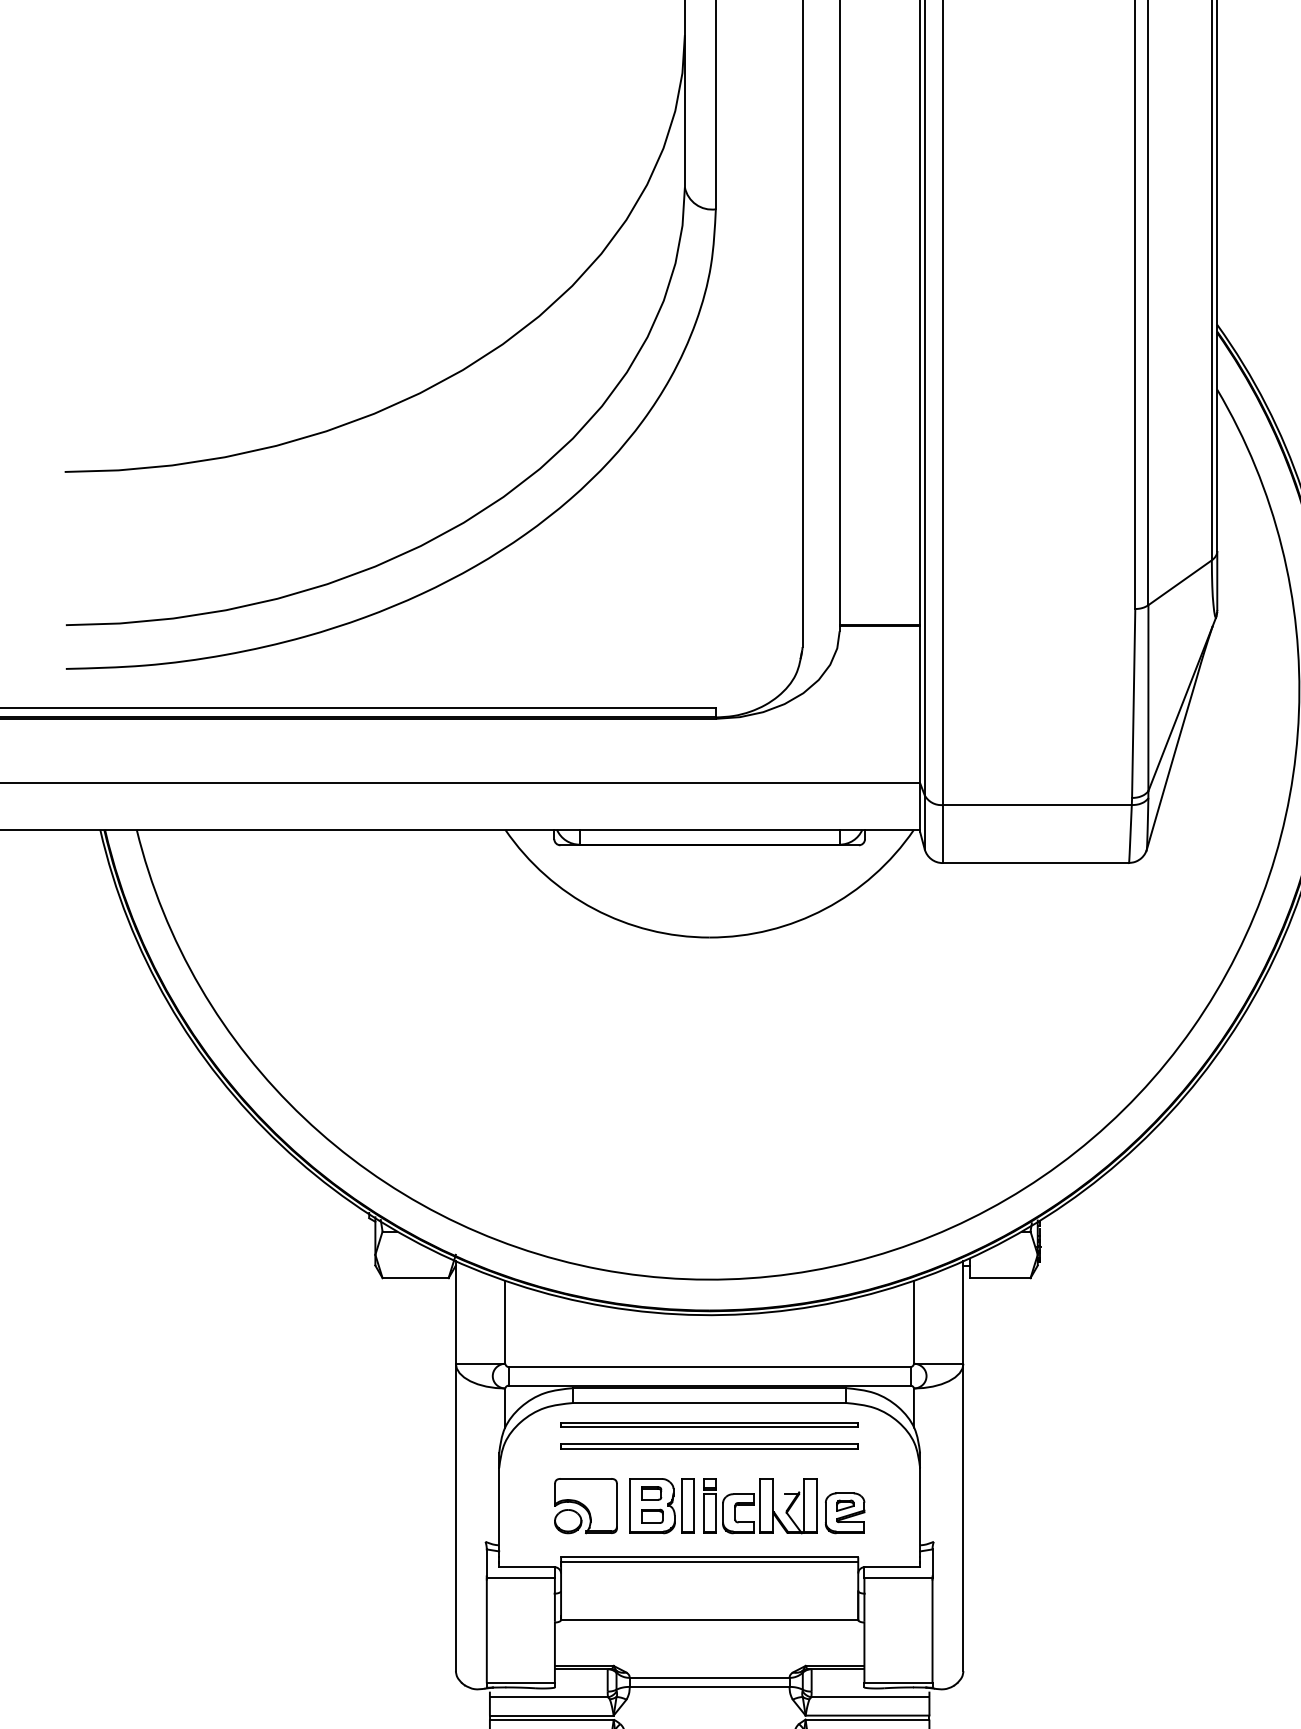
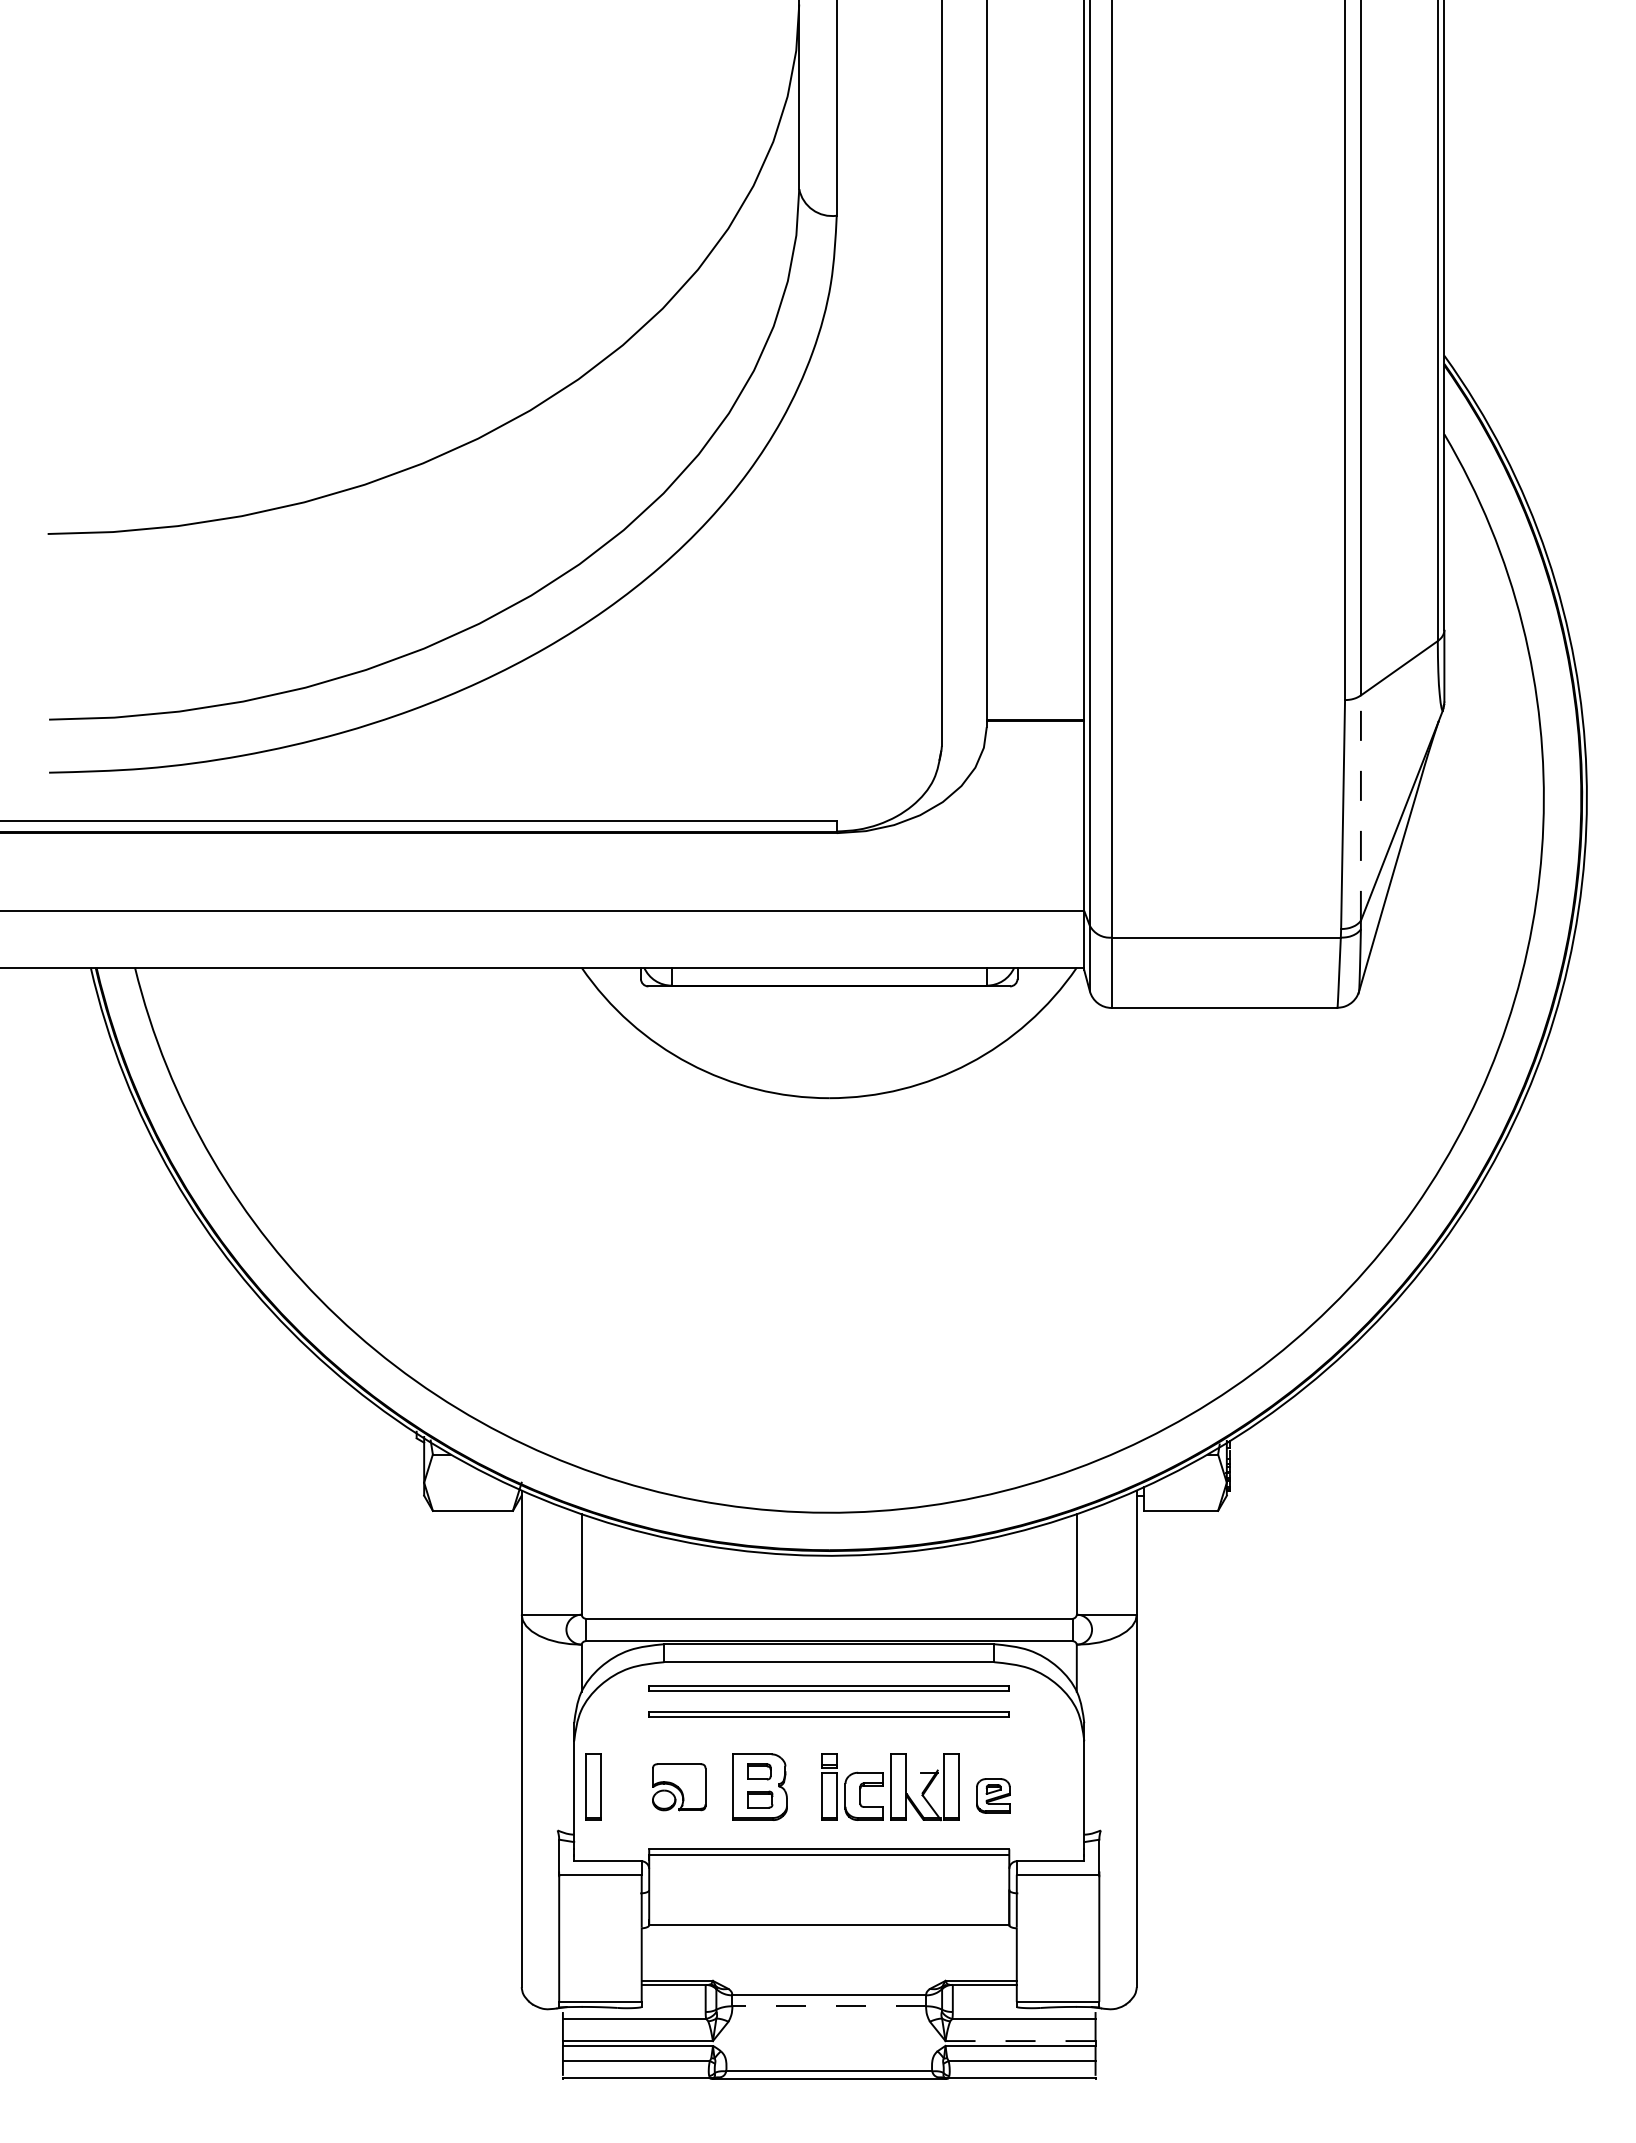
line: (1148, 698) -> (1360, 808), solid -> dashed
part: (688, 1505) -> (593, 1786), moved
part: (585, 1506) -> (678, 1787), size x0.7
part: (845, 1512) -> (993, 1795), size x0.7
line: (709, 1687) -> (829, 2006), solid -> dashed
line: (868, 1715) -> (1021, 2041), solid -> dashed

